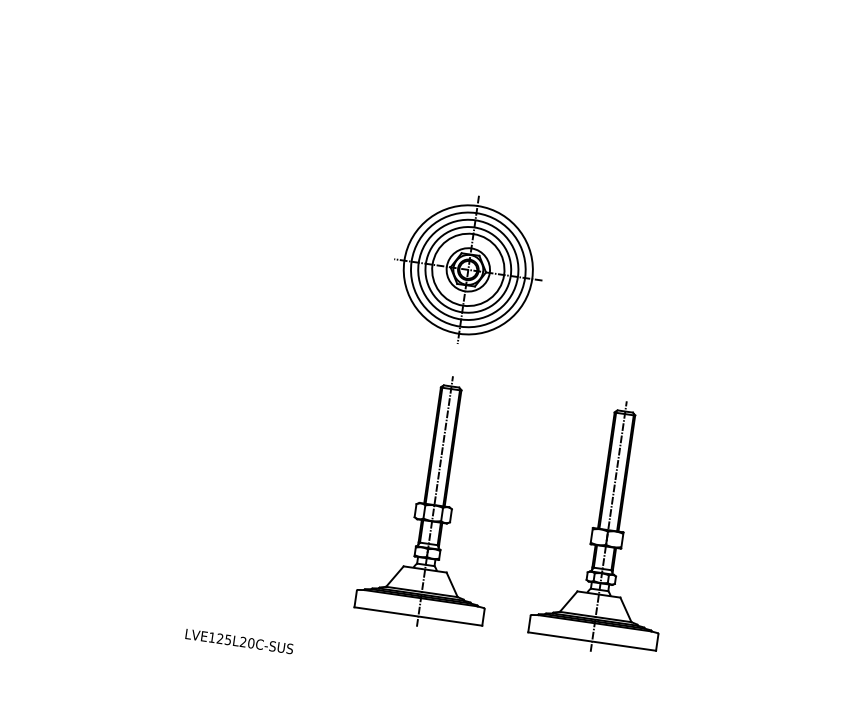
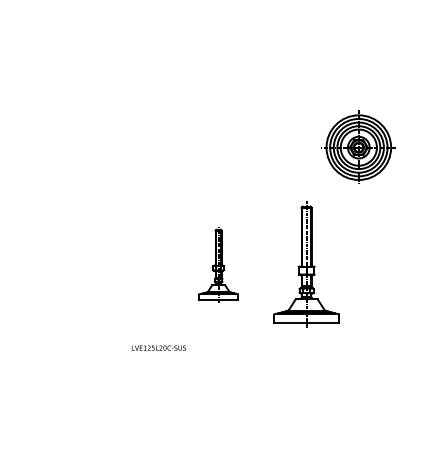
part: (467, 267) -> (358, 146), moved
part: (434, 500) -> (218, 264), size x0.6
text: (238, 640) -> (158, 347), moved

